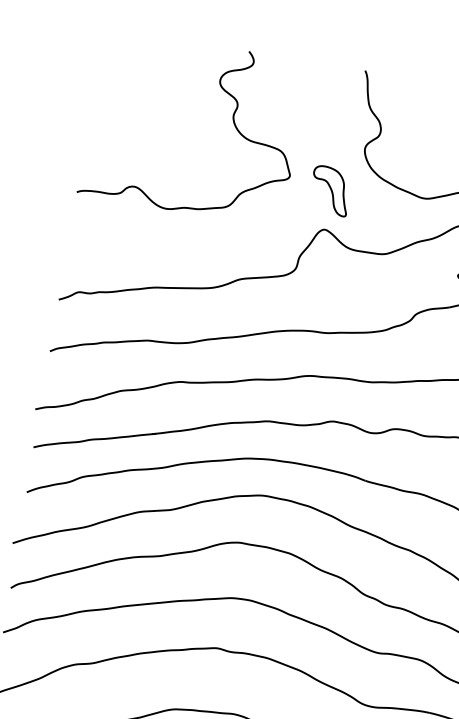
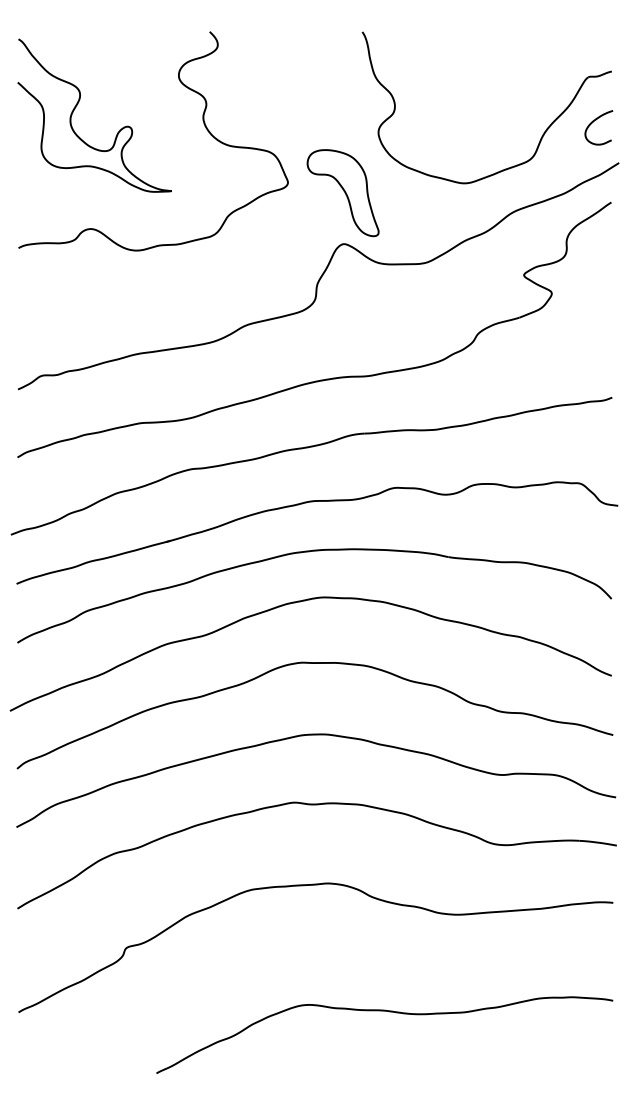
curve: (138, 92) -> (76, 107), added
part: (330, 191) -> (342, 193), size x1.43

